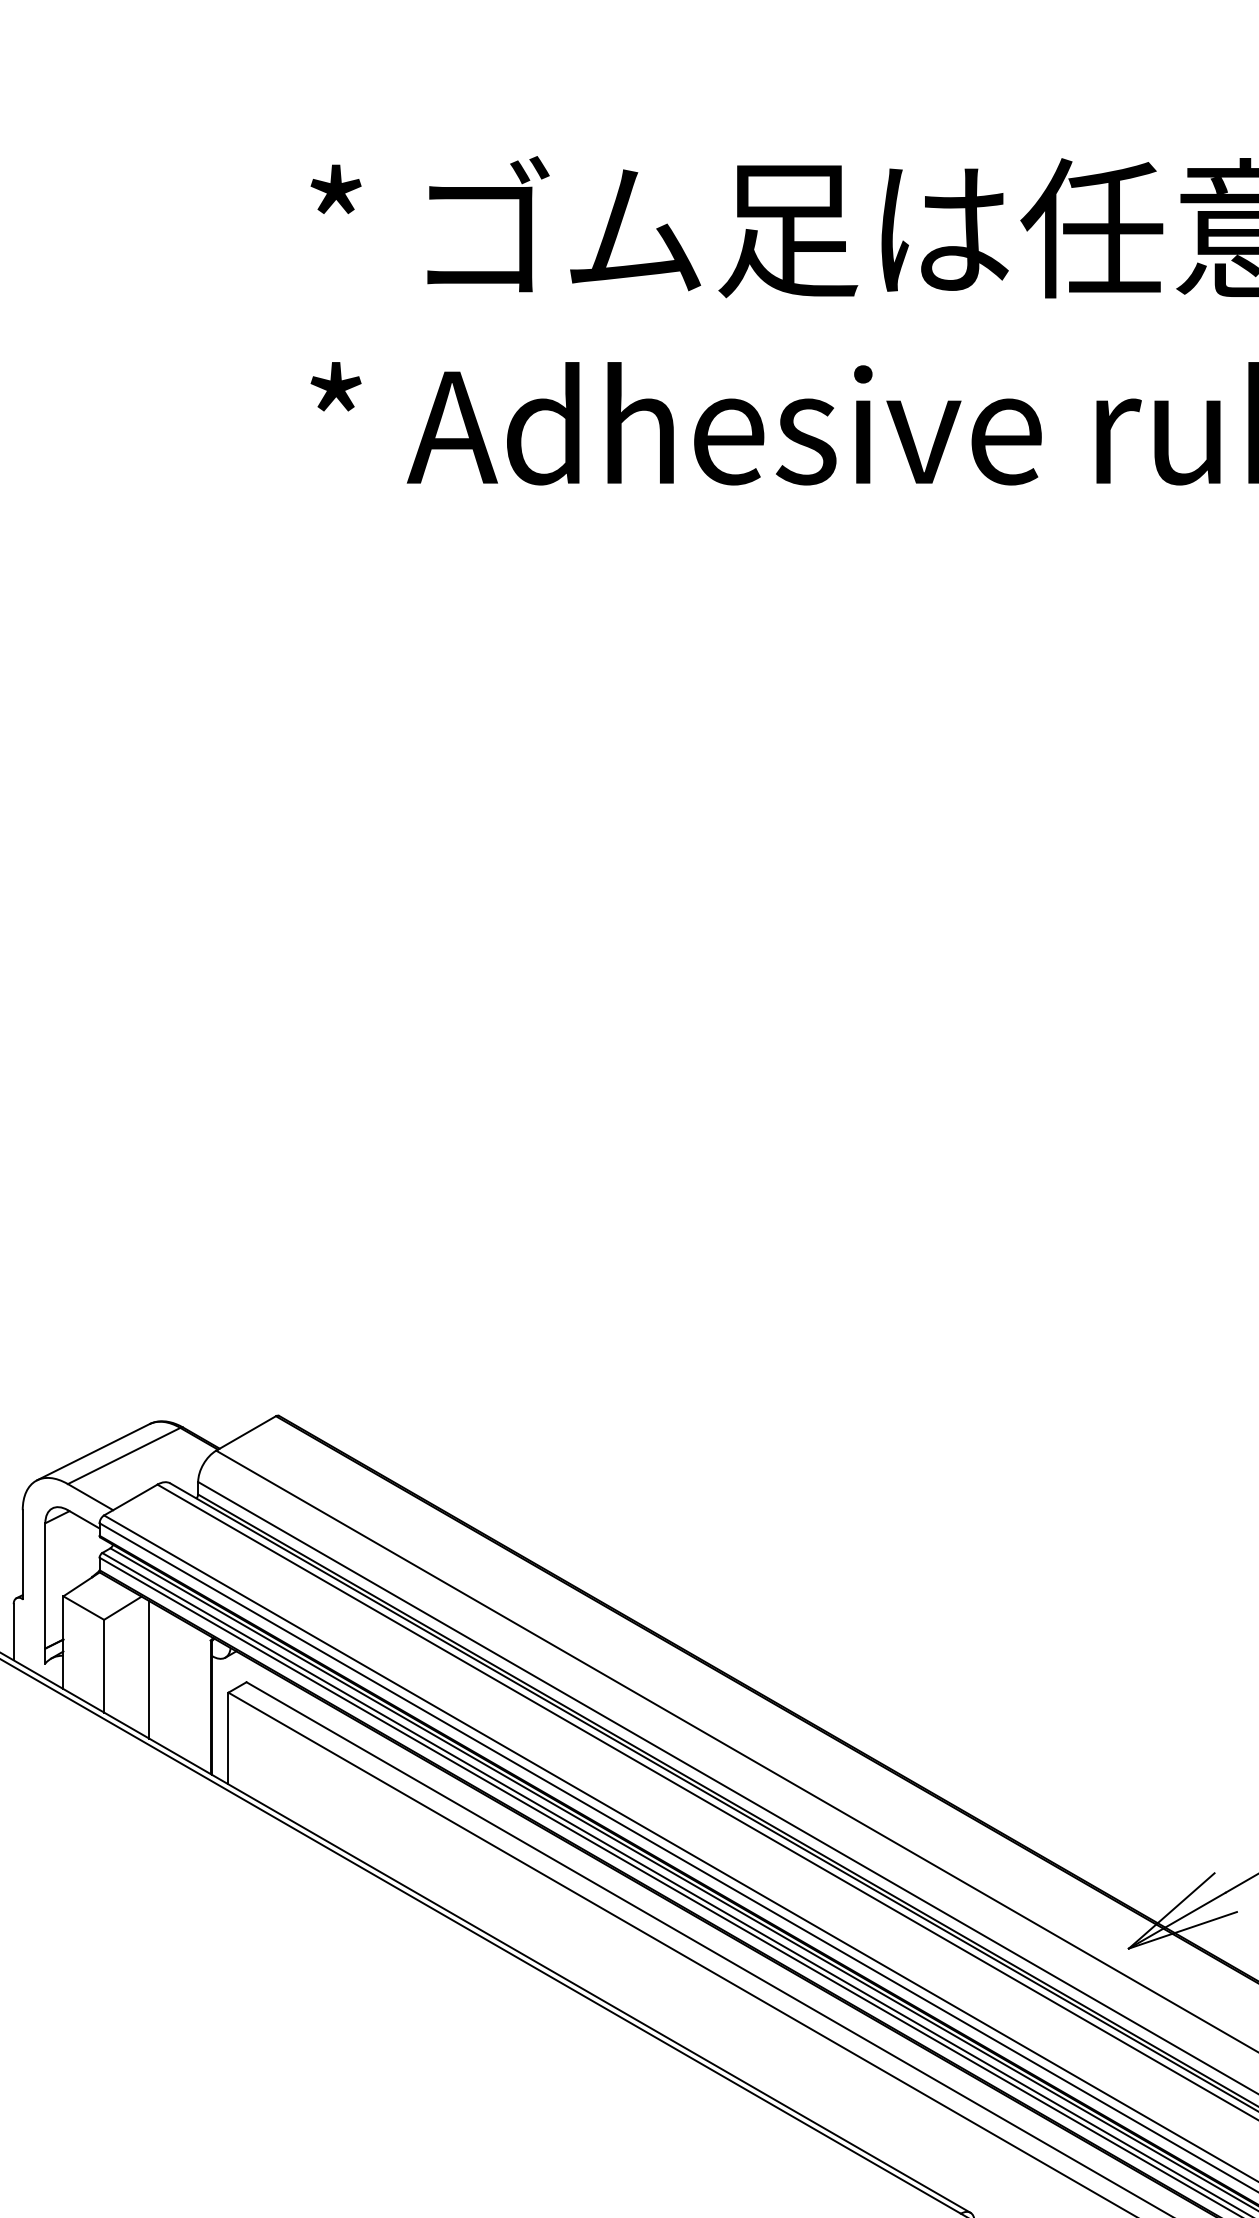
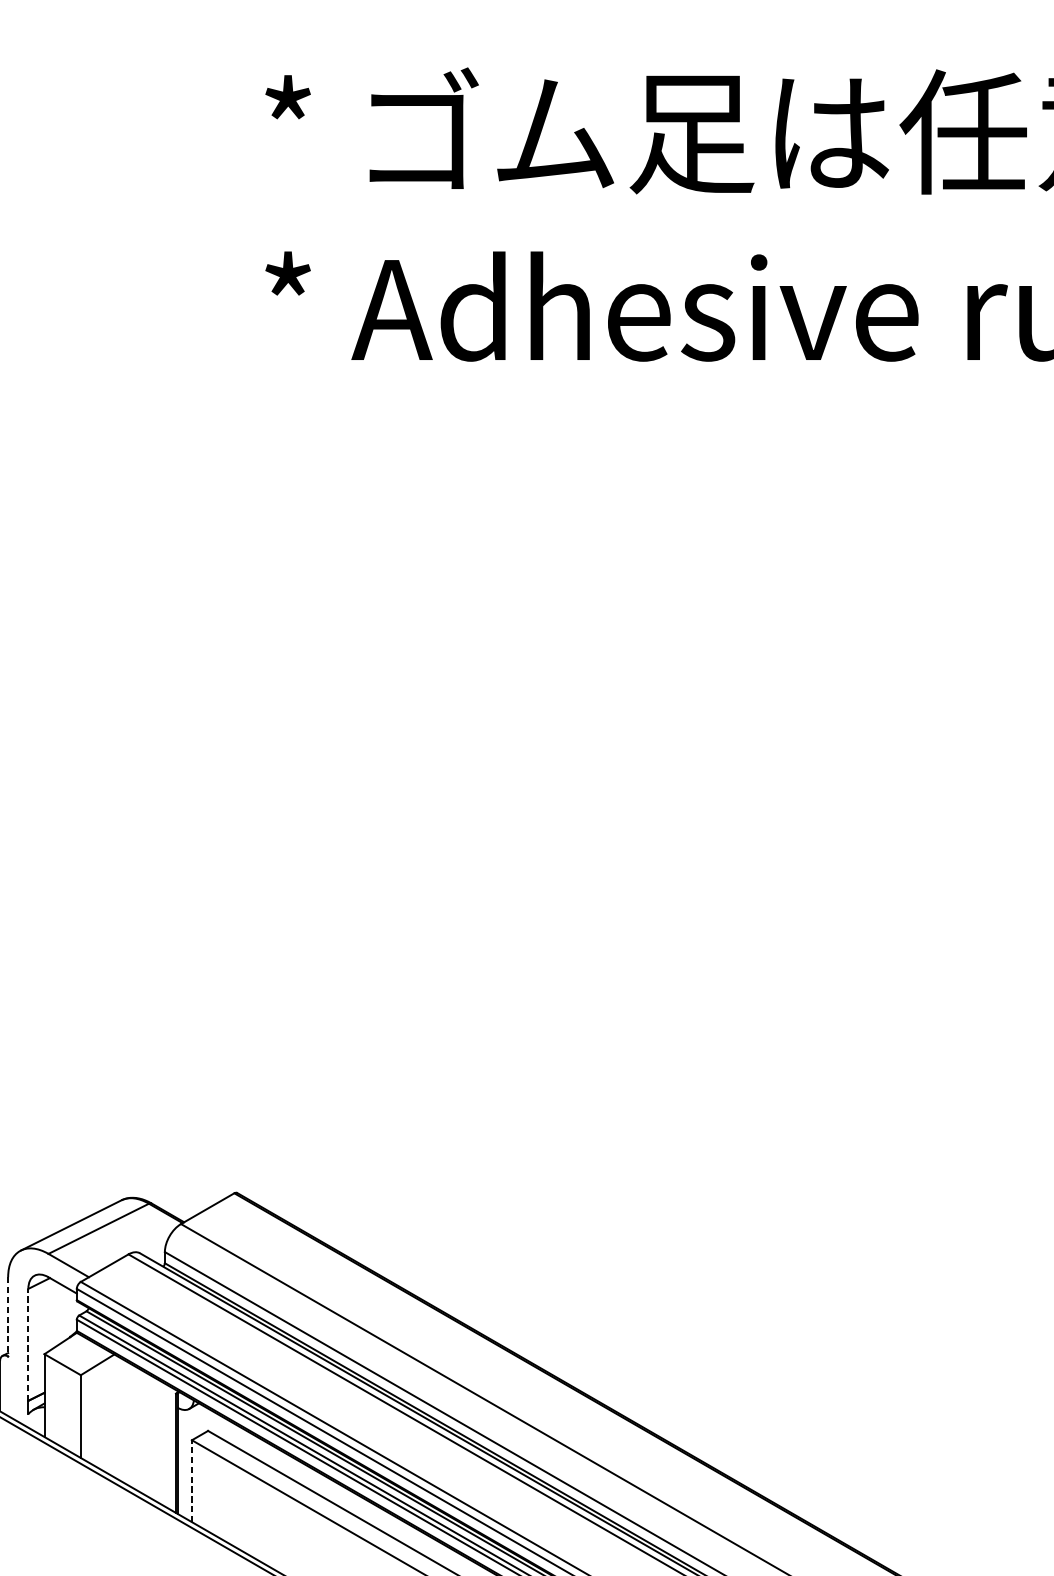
line: (22, 1555) -> (7, 1317), solid -> dashed
line: (45, 1585) -> (28, 1344), solid -> dashed
line: (149, 1669) -> (121, 1419), removed
line: (228, 1738) -> (191, 1481), solid -> dashed

